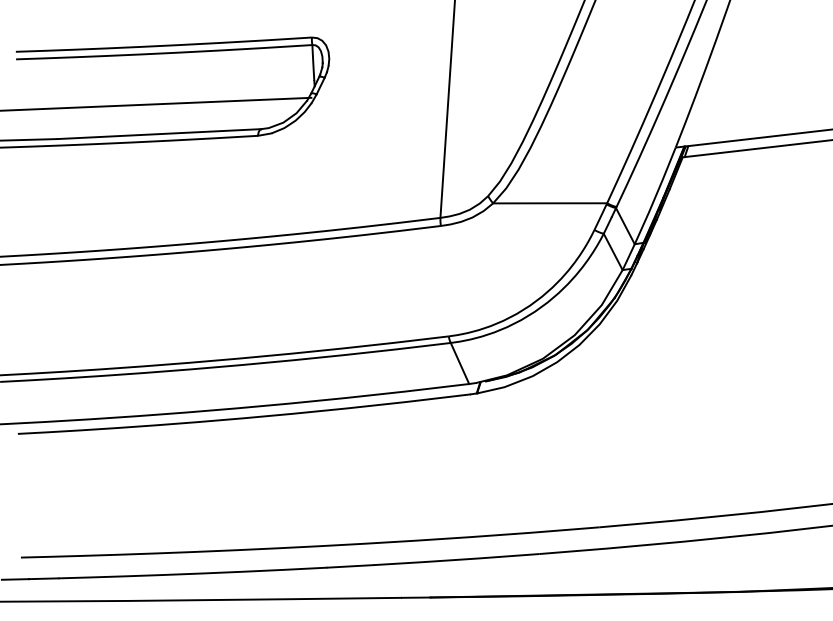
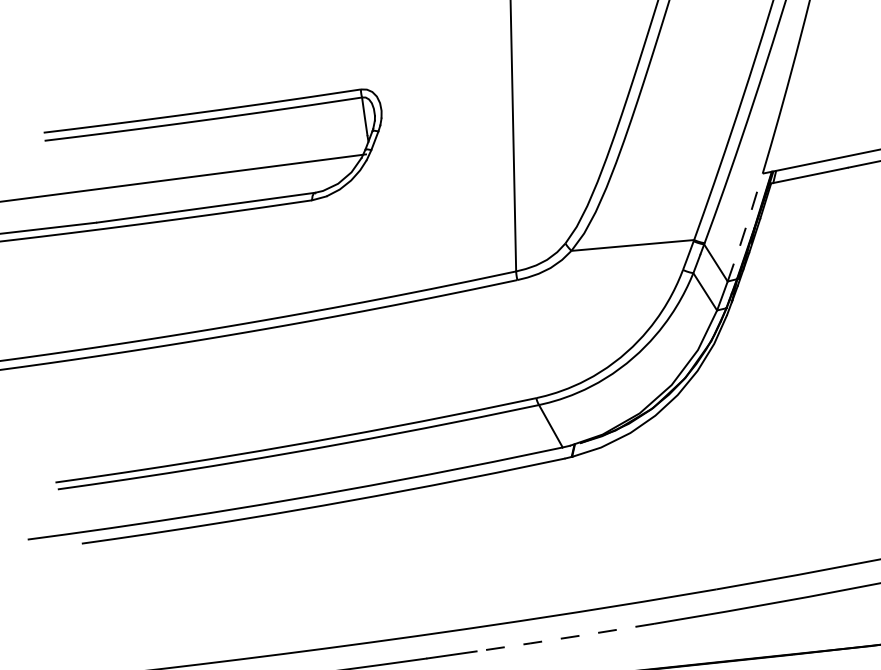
line: (656, 195) -> (746, 227), solid -> dashed
line: (455, 559) -> (564, 637), solid -> dashed

